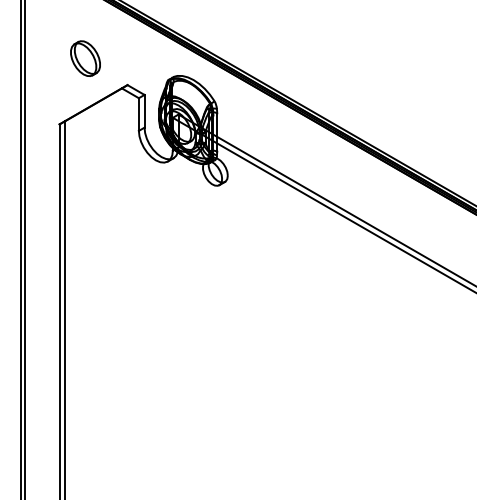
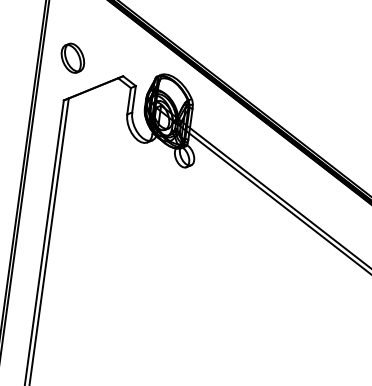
part: (85, 58) -> (72, 58), moved

